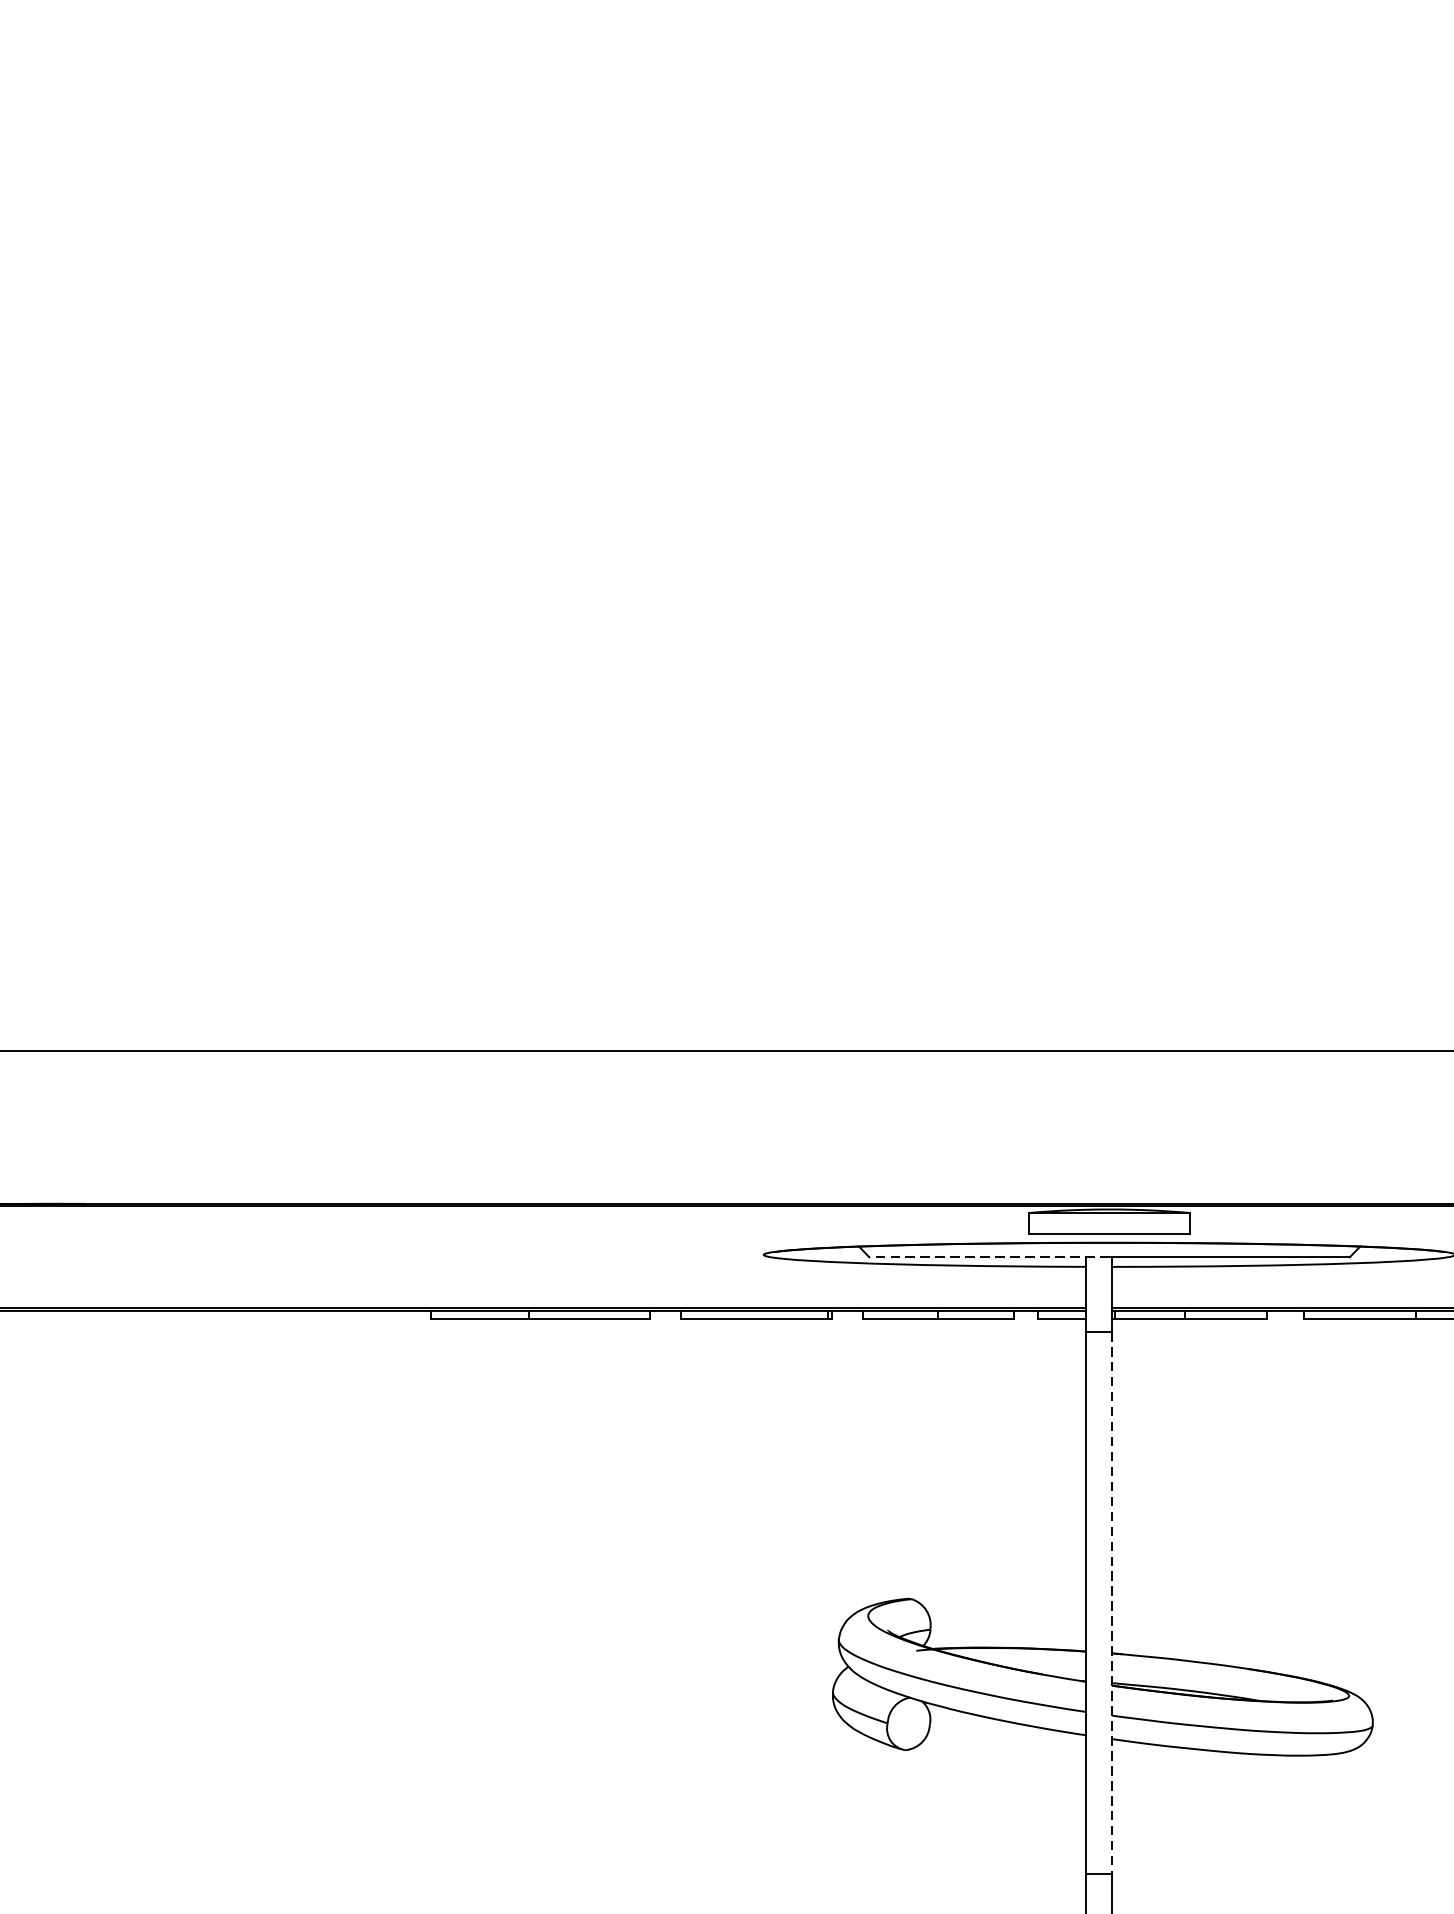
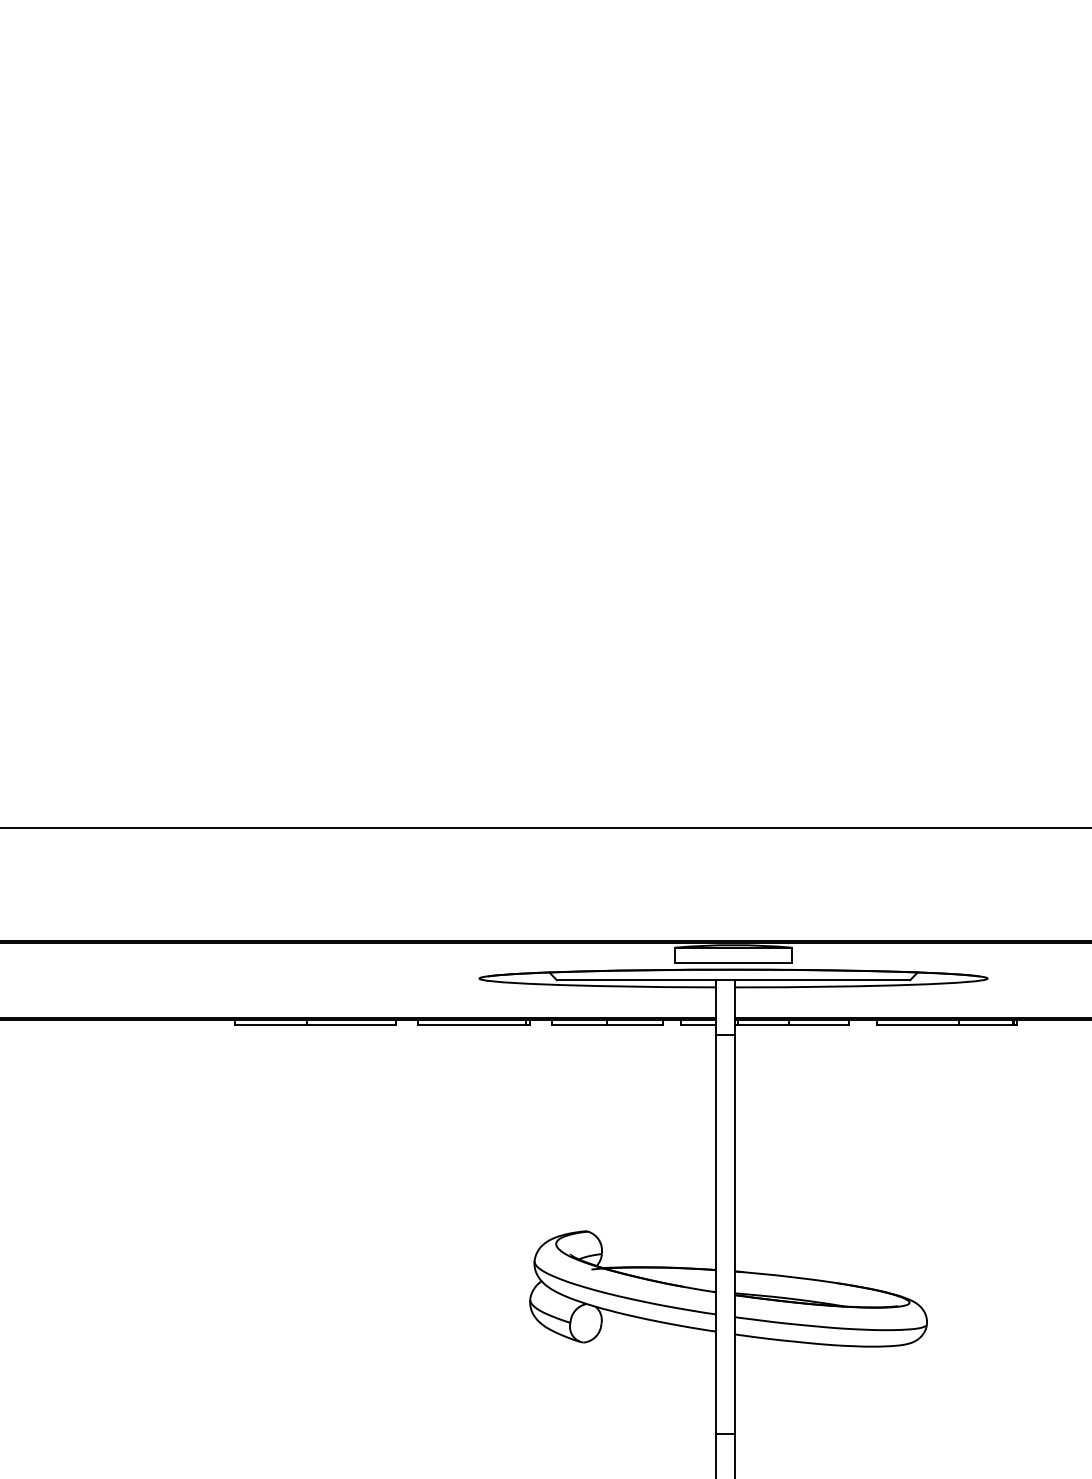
line: (988, 1257) -> (644, 980), dashed -> solid
line: (1112, 1603) -> (735, 1234), dashed -> solid

